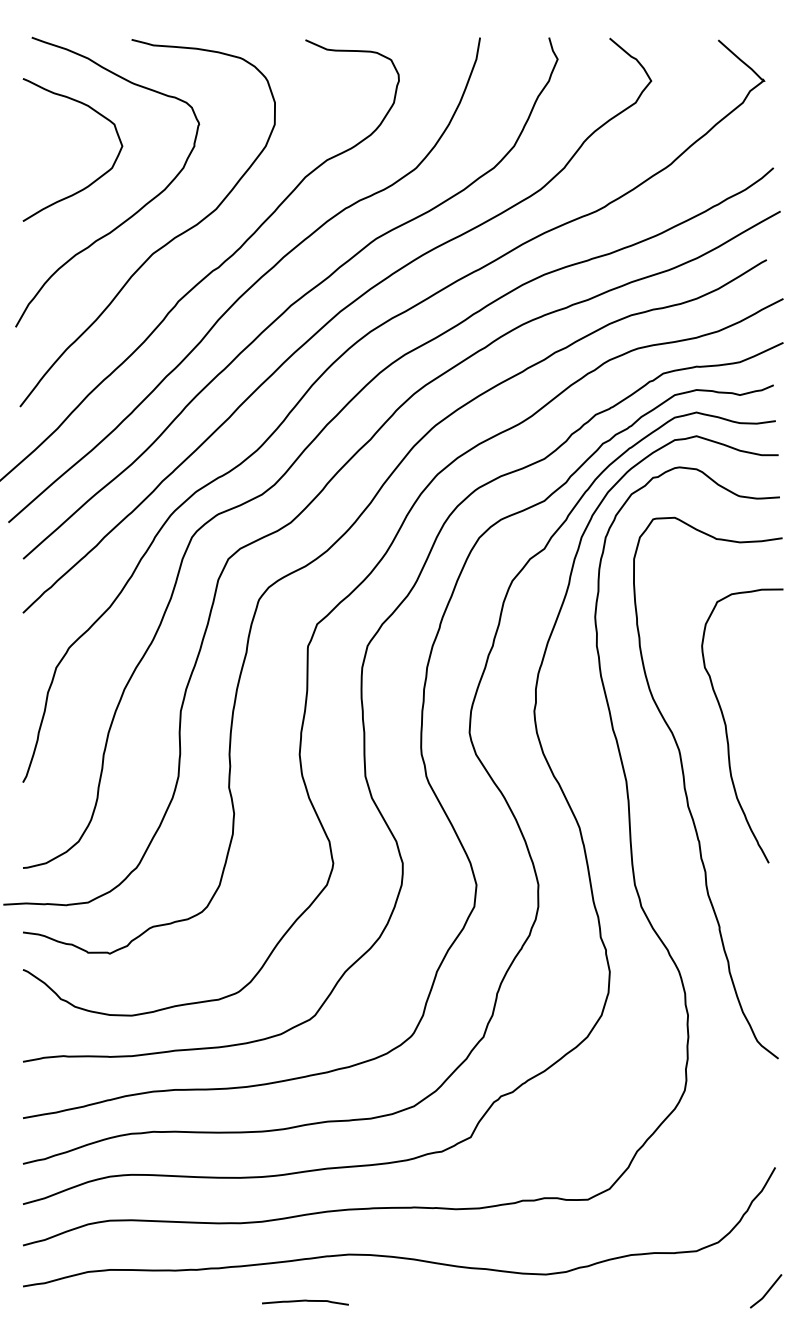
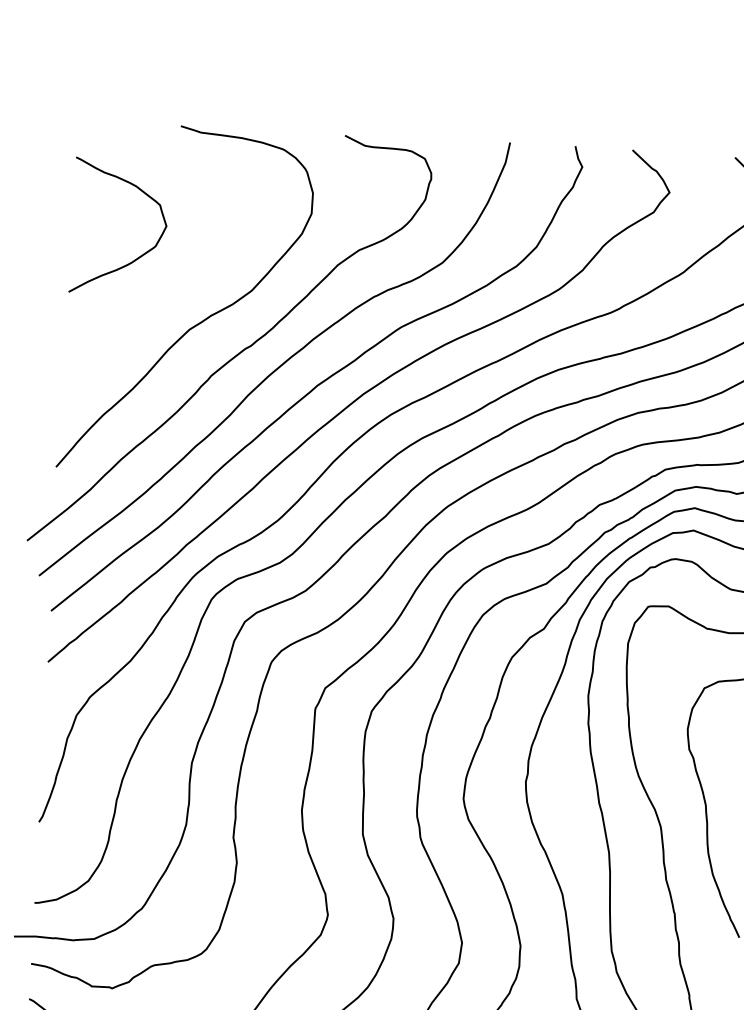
curve: (132, 214) -> (172, 291), removed

